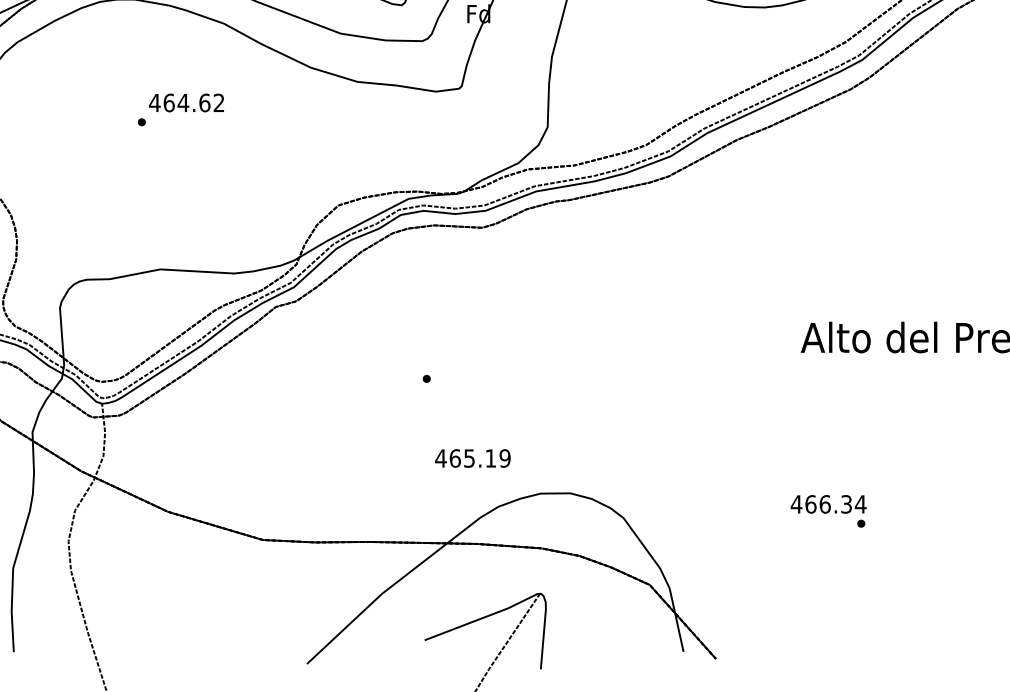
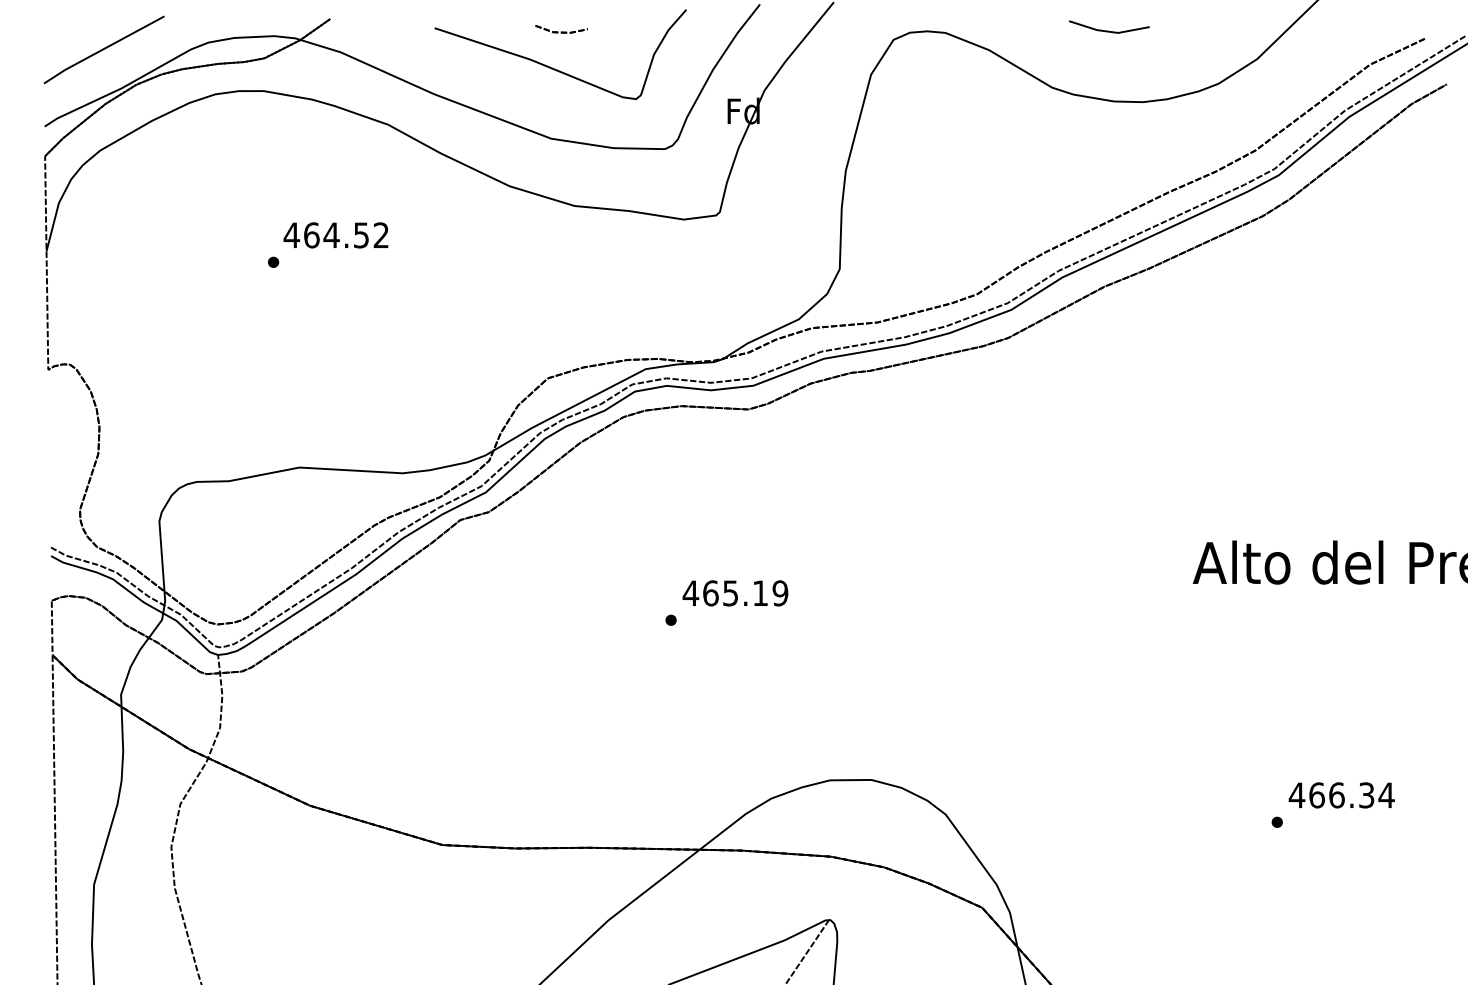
text: (204, 103) -> (361, 235), 464.62 -> 464.52
text: (472, 458) -> (735, 593), moved
text: (828, 504) -> (1341, 795), moved

